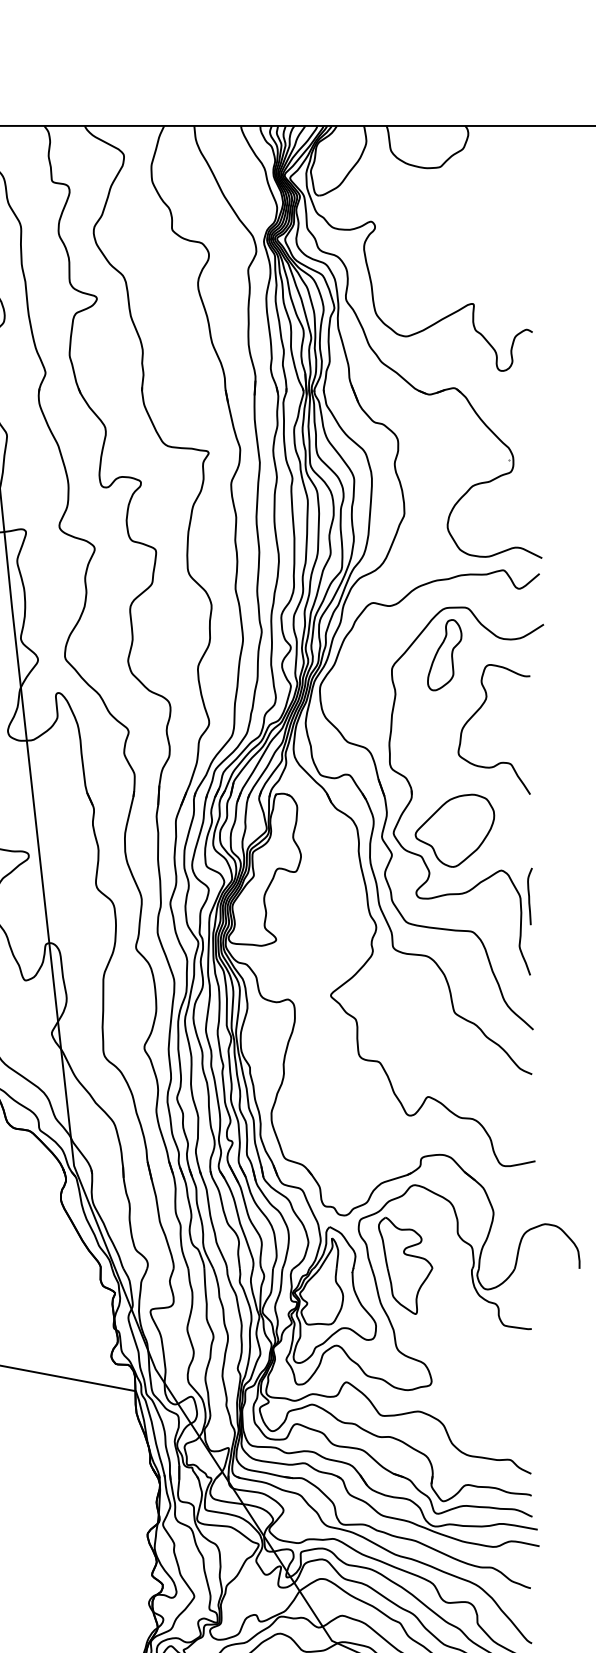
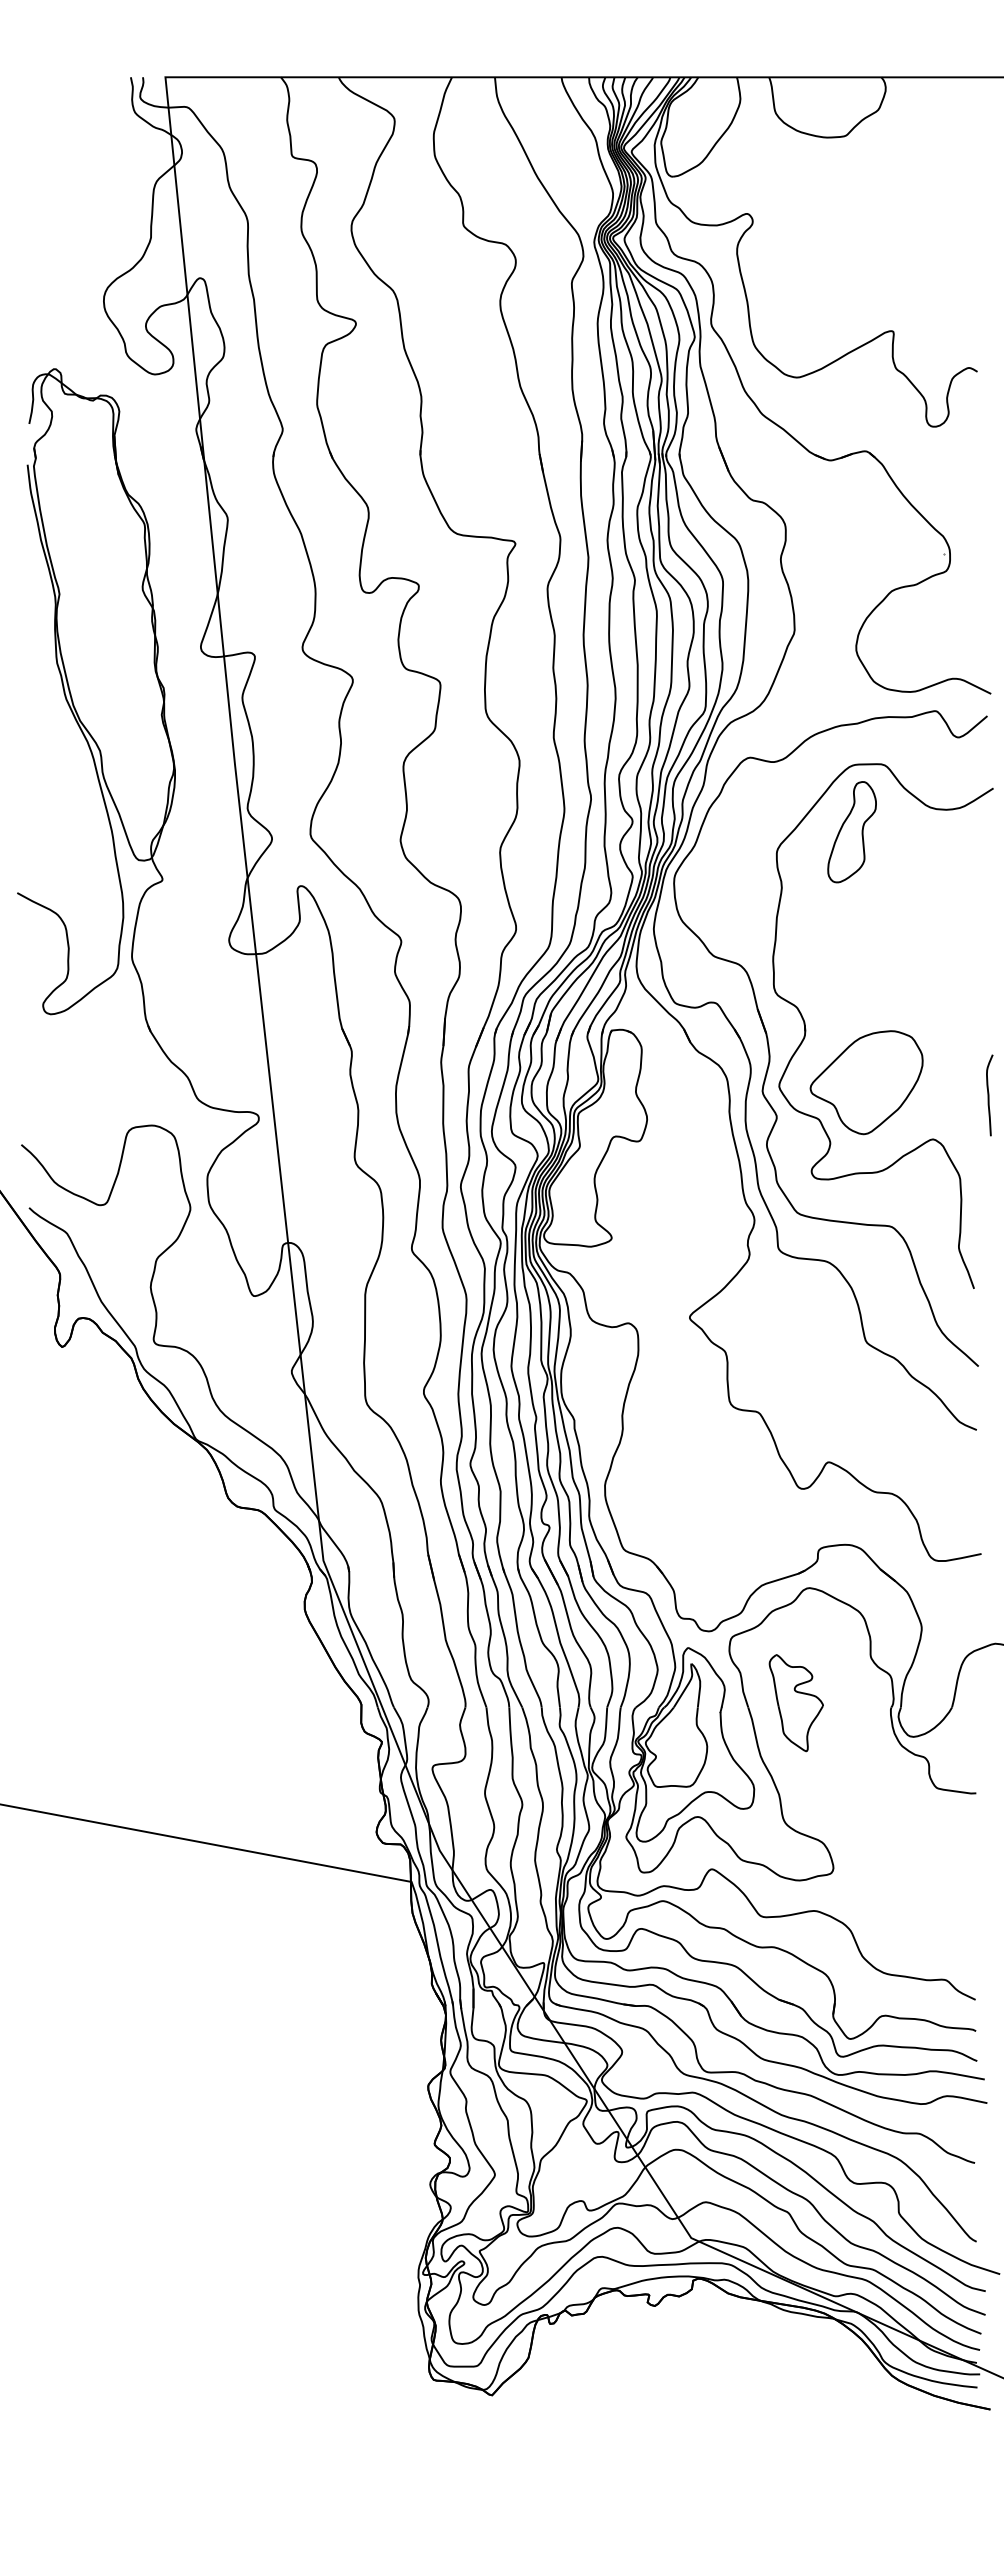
curve: (477, 712) -> (898, 913), removed
curve: (529, 896) -> (989, 1095), moved
part: (405, 1265) -> (796, 1702), size x0.7

